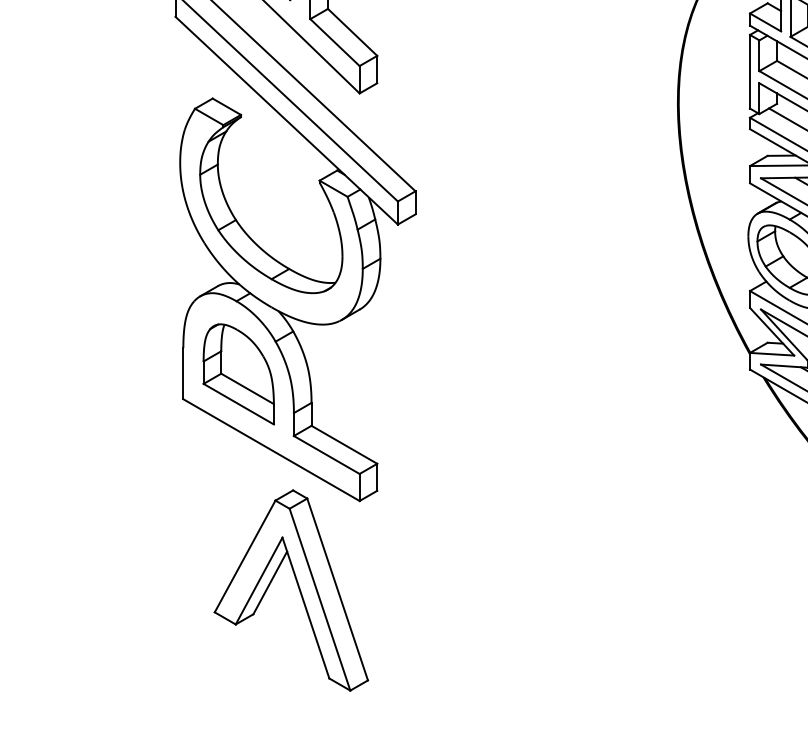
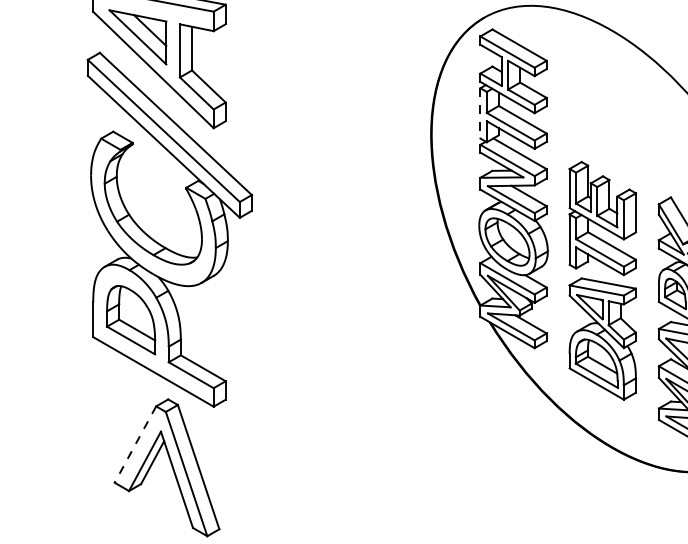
line: (750, 71) -> (480, 113), solid -> dashed
line: (245, 557) -> (135, 445), solid -> dashed

